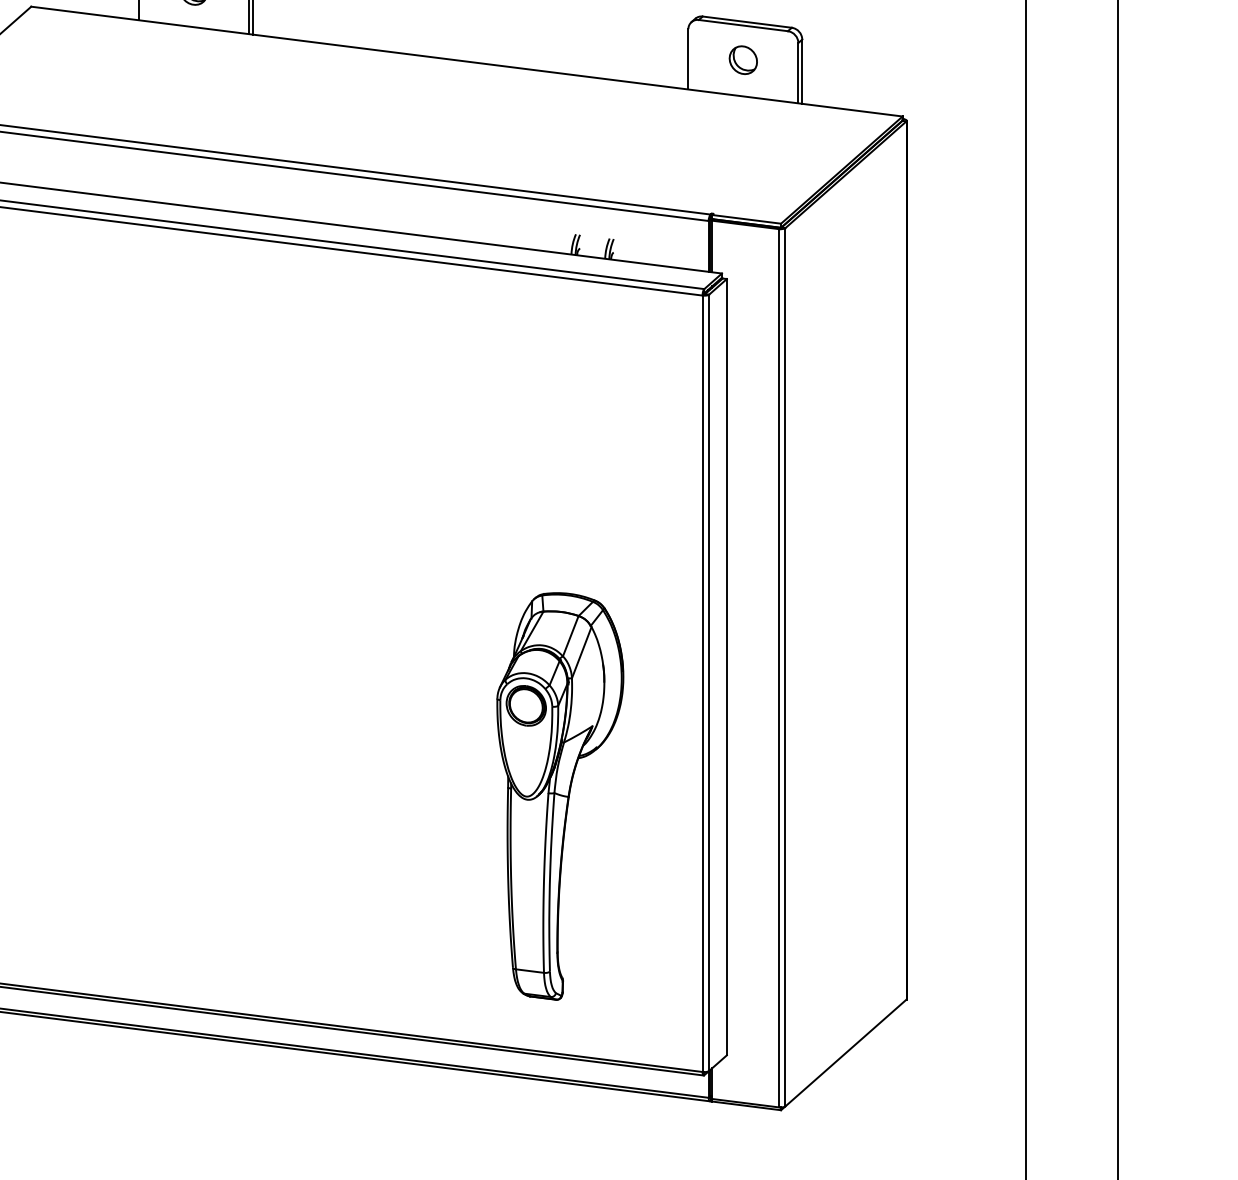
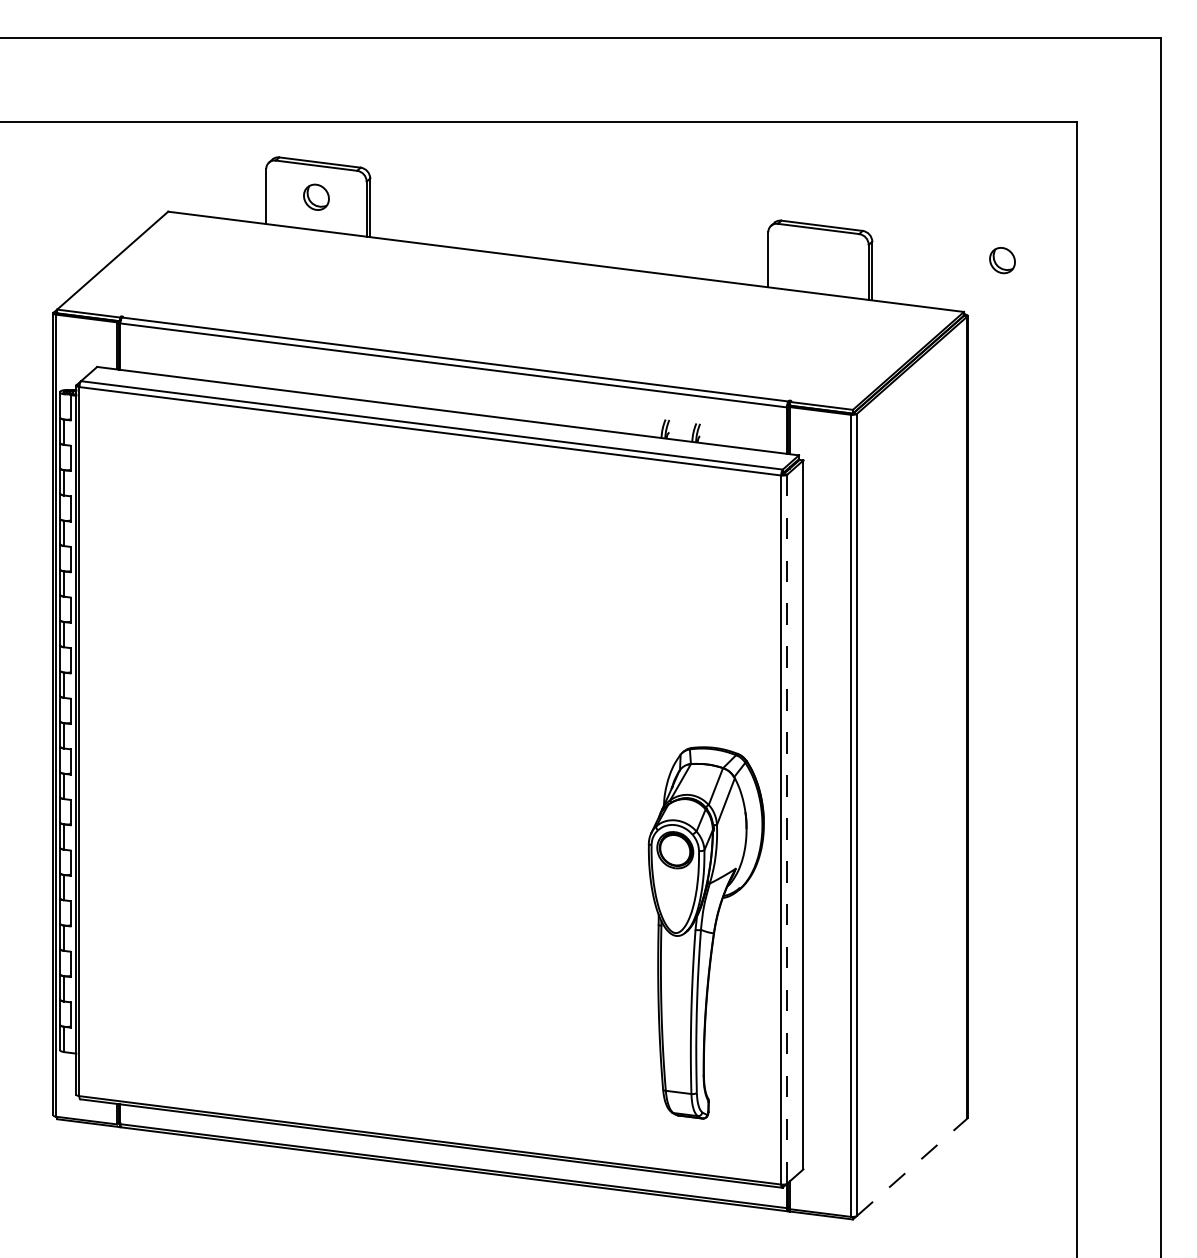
part: (743, 60) -> (1002, 260), moved
line: (709, 683) -> (787, 829), solid -> dashed
part: (559, 795) -> (705, 932), moved
line: (846, 1053) -> (912, 1167), solid -> dashed

